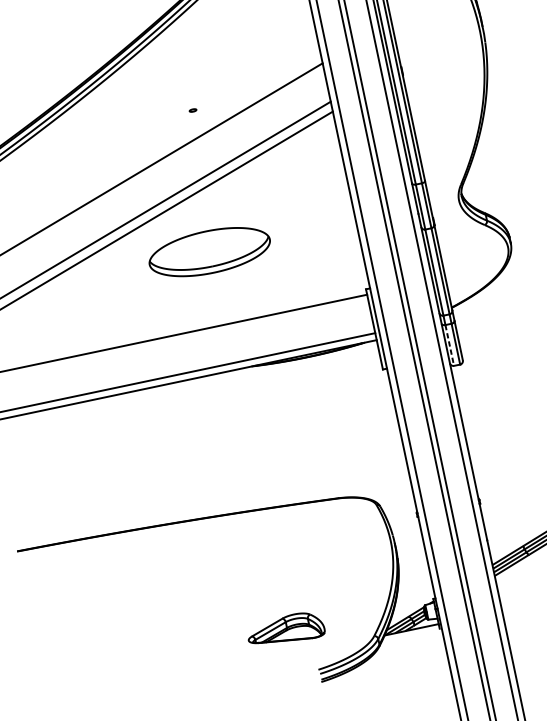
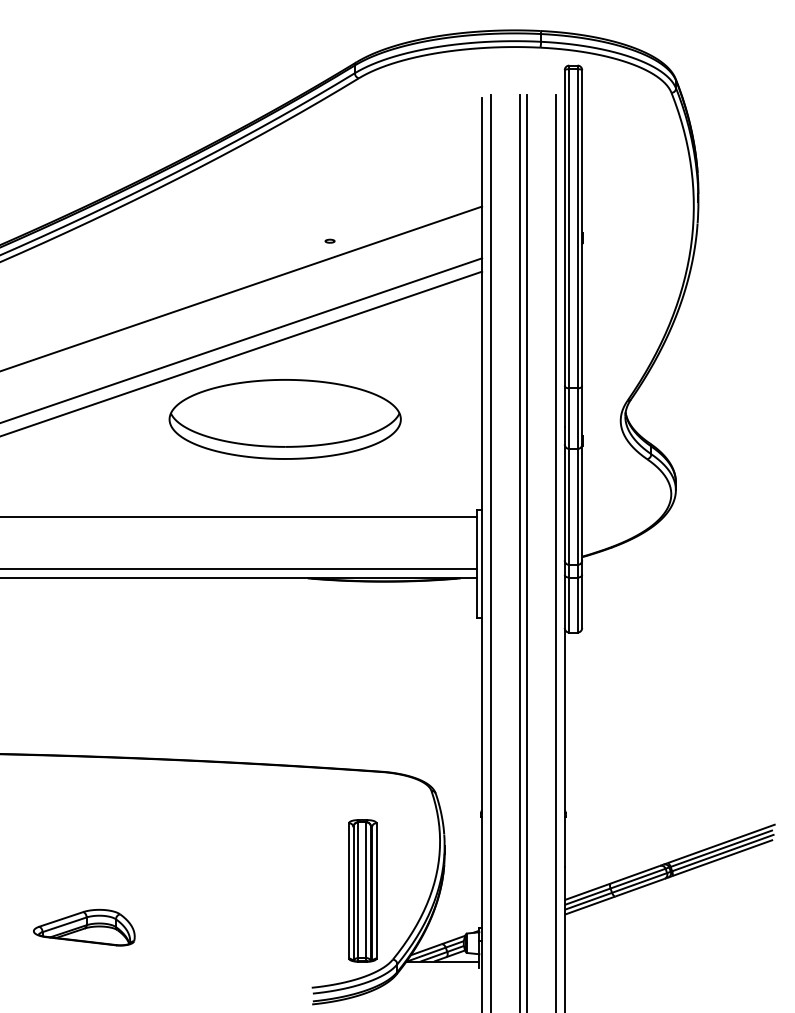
part: (192, 110) -> (329, 240), moved
part: (209, 252) -> (284, 419), size x1.43
line: (449, 345) -> (569, 605), dashed -> solid
part: (340, 589) -> (362, 890), added
part: (285, 629) -> (84, 927), moved

